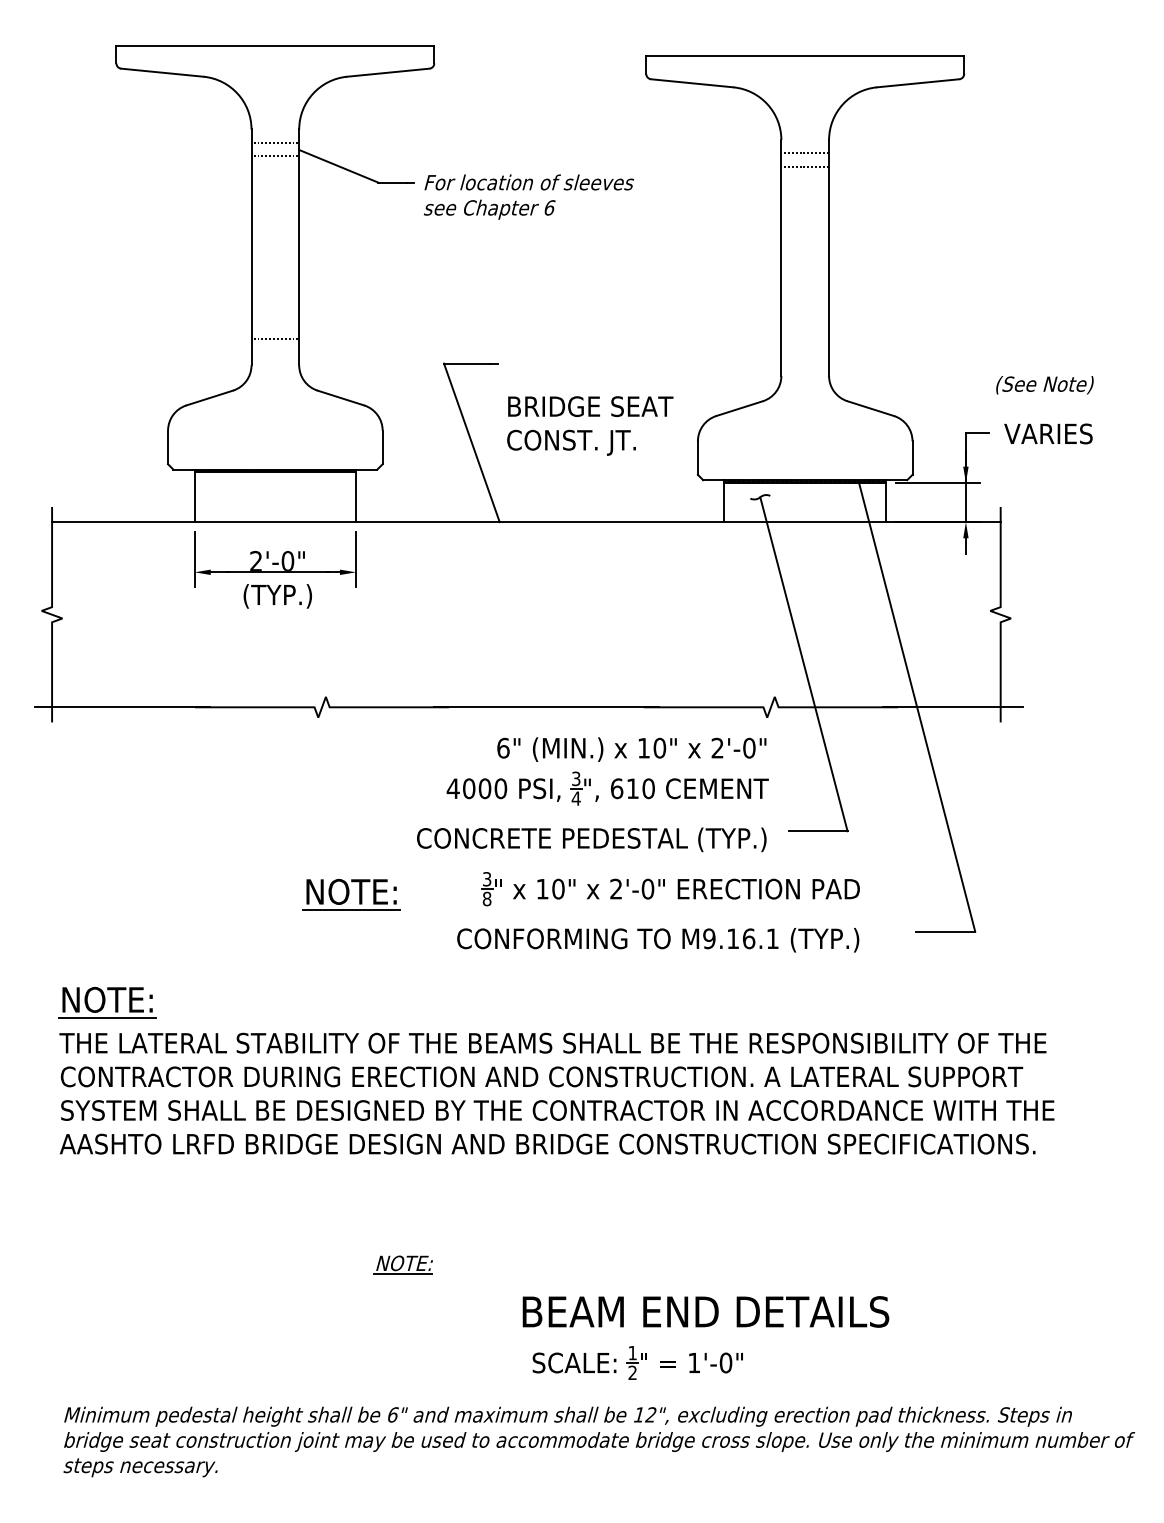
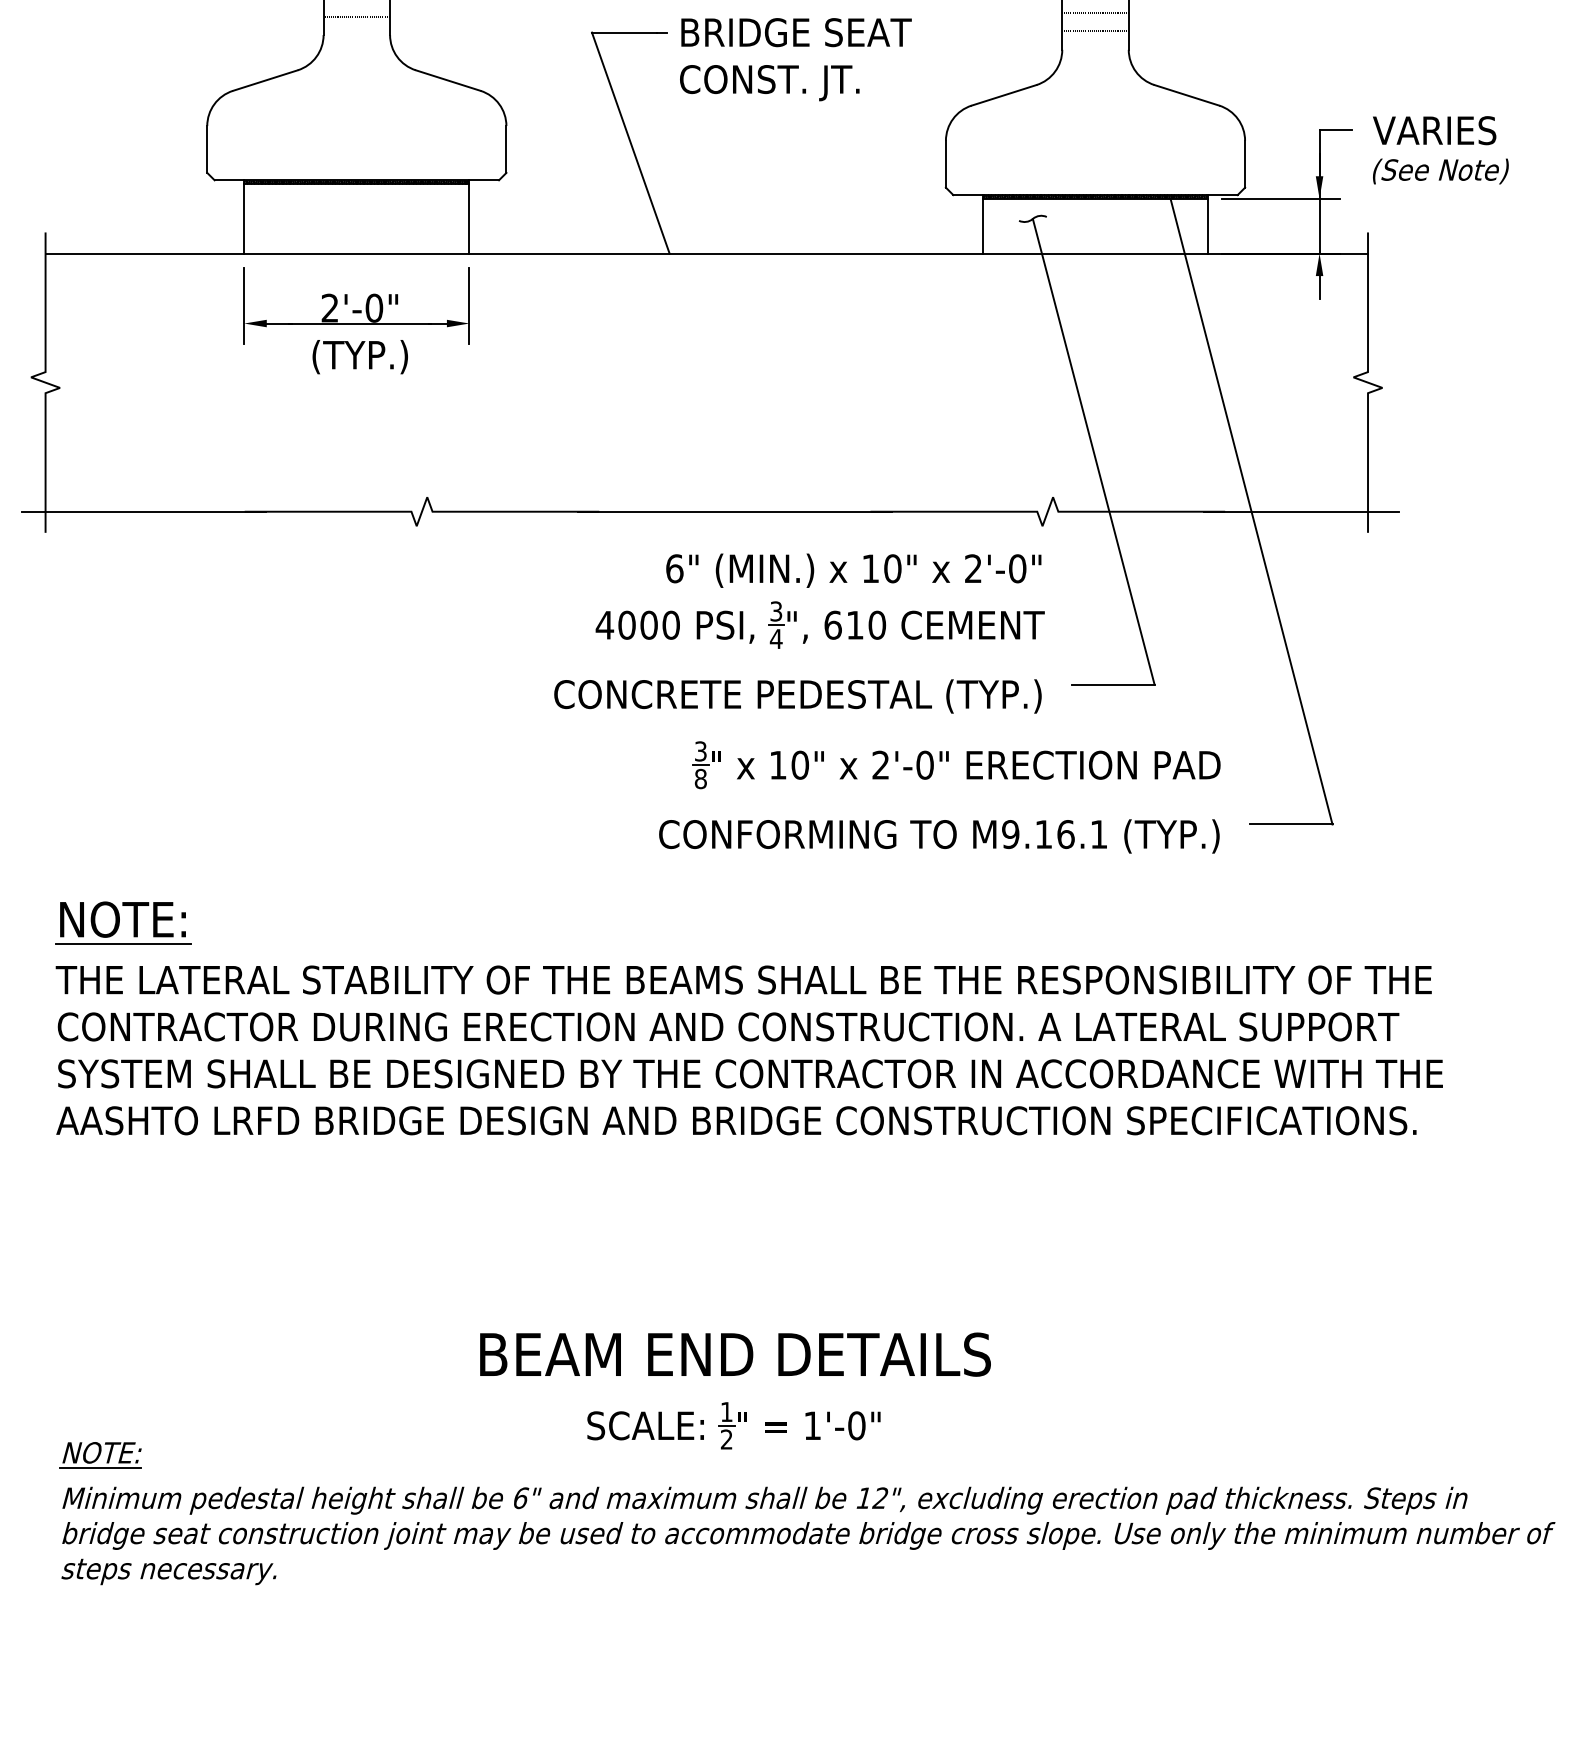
line: (805, 349) -> (1095, 12), added
line: (275, 352) -> (357, 17), added
line: (805, 362) -> (1095, 31), added
text: (1044, 385) -> (1440, 171), moved
text: (590, 425) -> (796, 58), moved
part: (351, 894) -> (462, 772), removed
part: (651, 898) -> (930, 778), moved
part: (402, 1264) -> (99, 1454), moved
text: (705, 1311) -> (734, 1354), moved
part: (637, 1362) -> (733, 1425), moved

